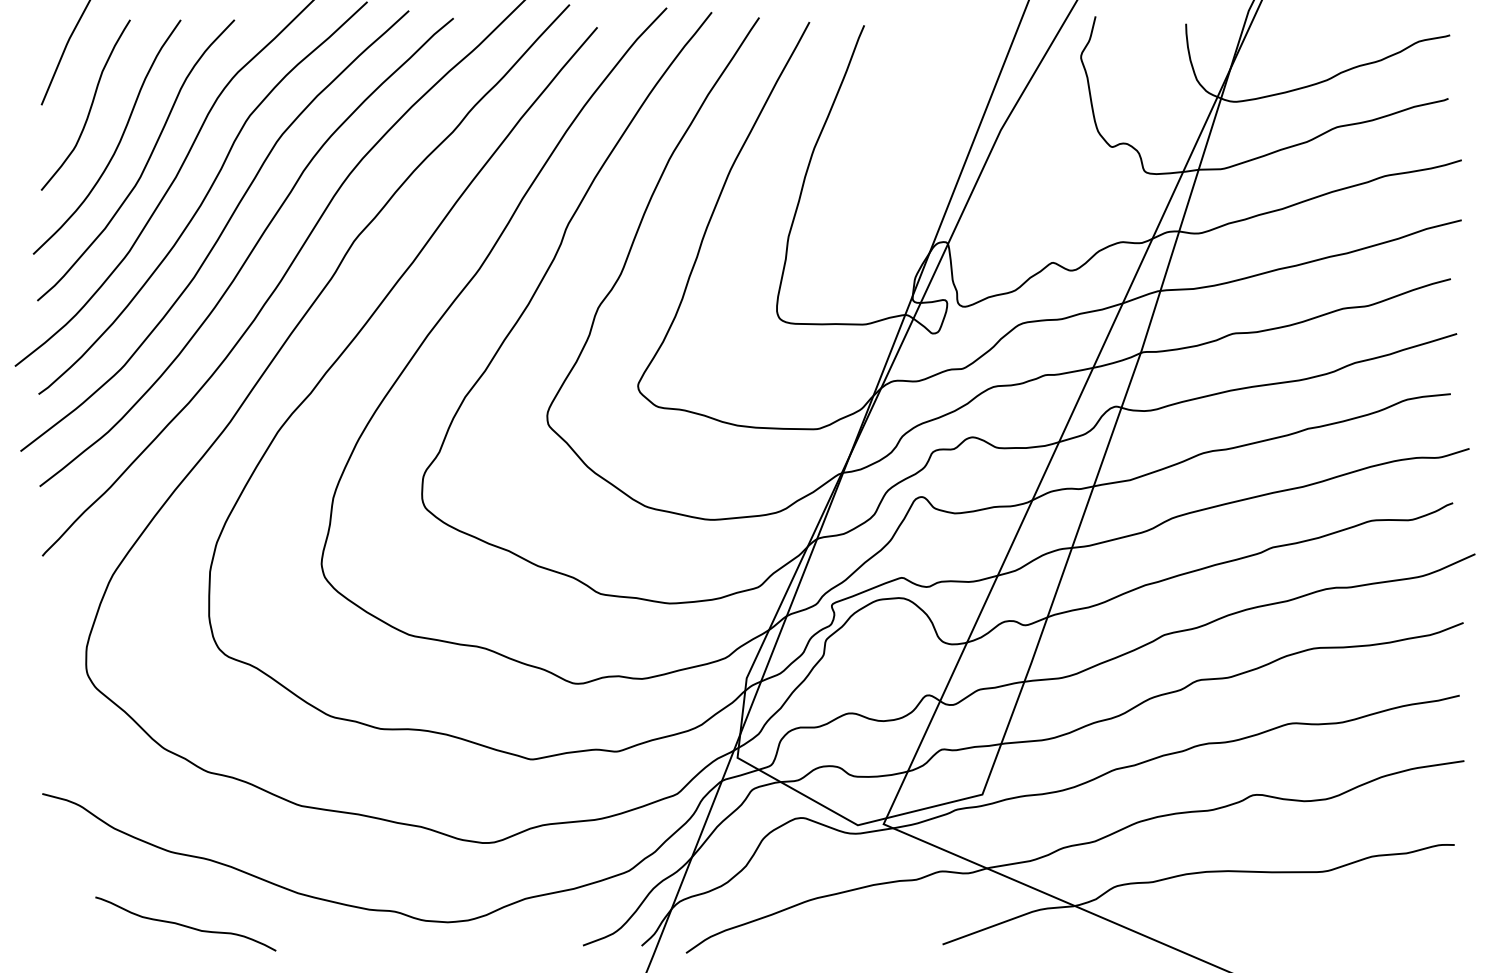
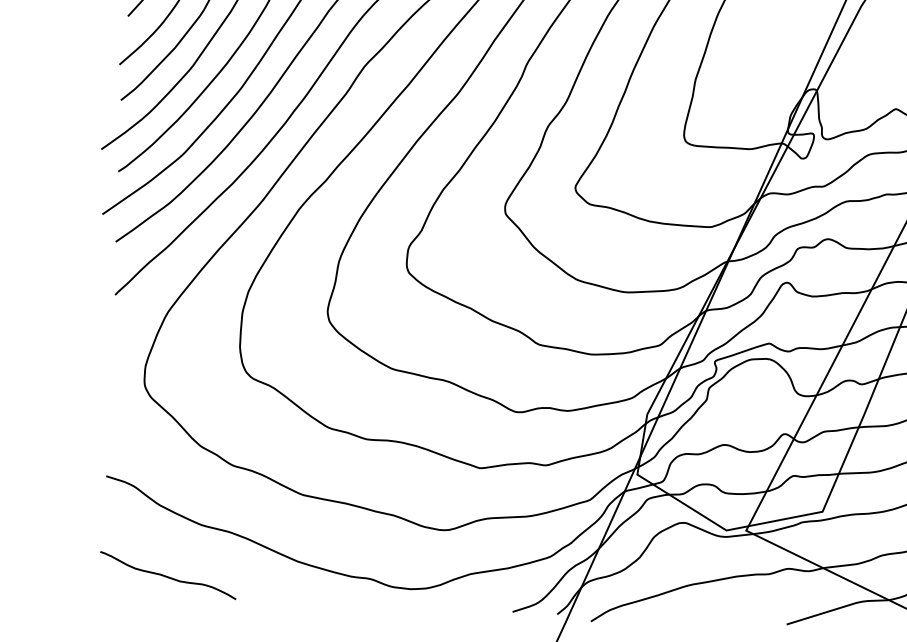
curve: (185, 925) -> (167, 576), moved

